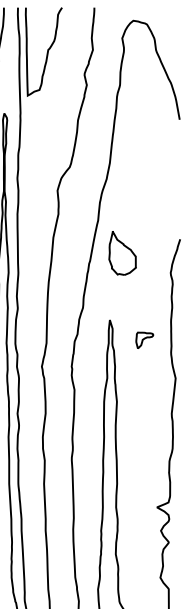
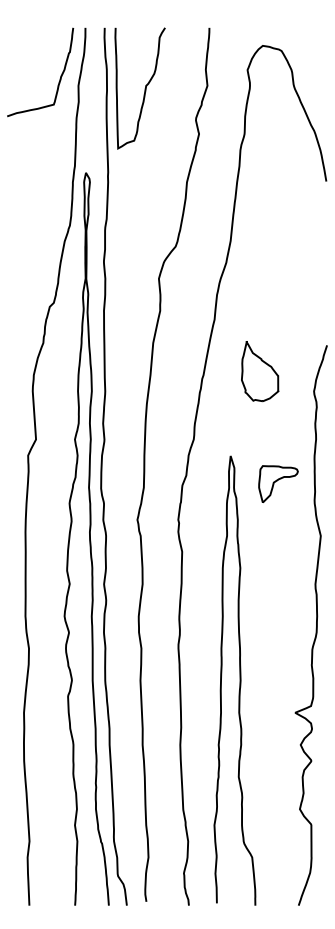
part: (122, 253) -> (260, 371), moved
part: (144, 340) -> (278, 483), size x1.67

